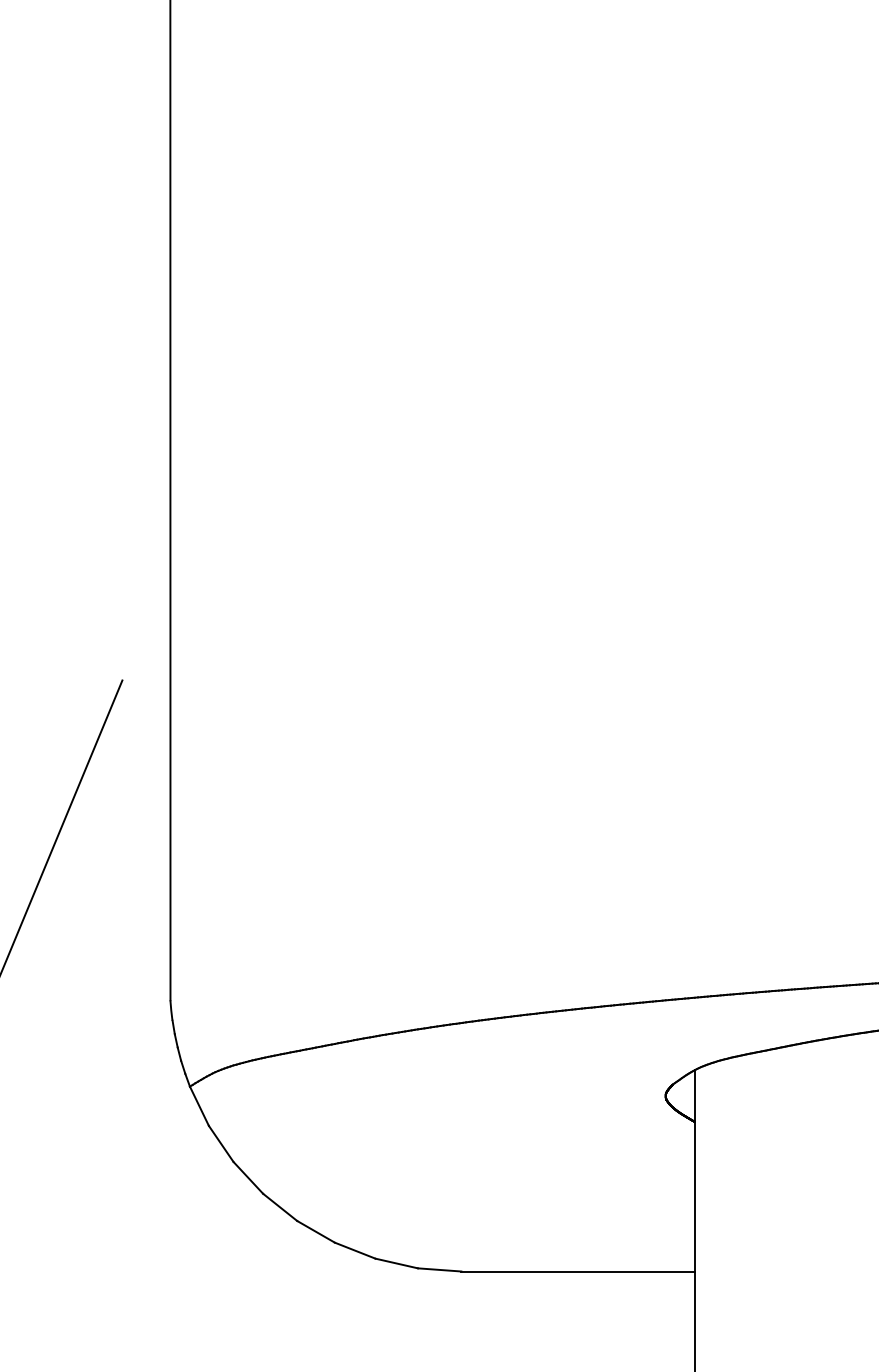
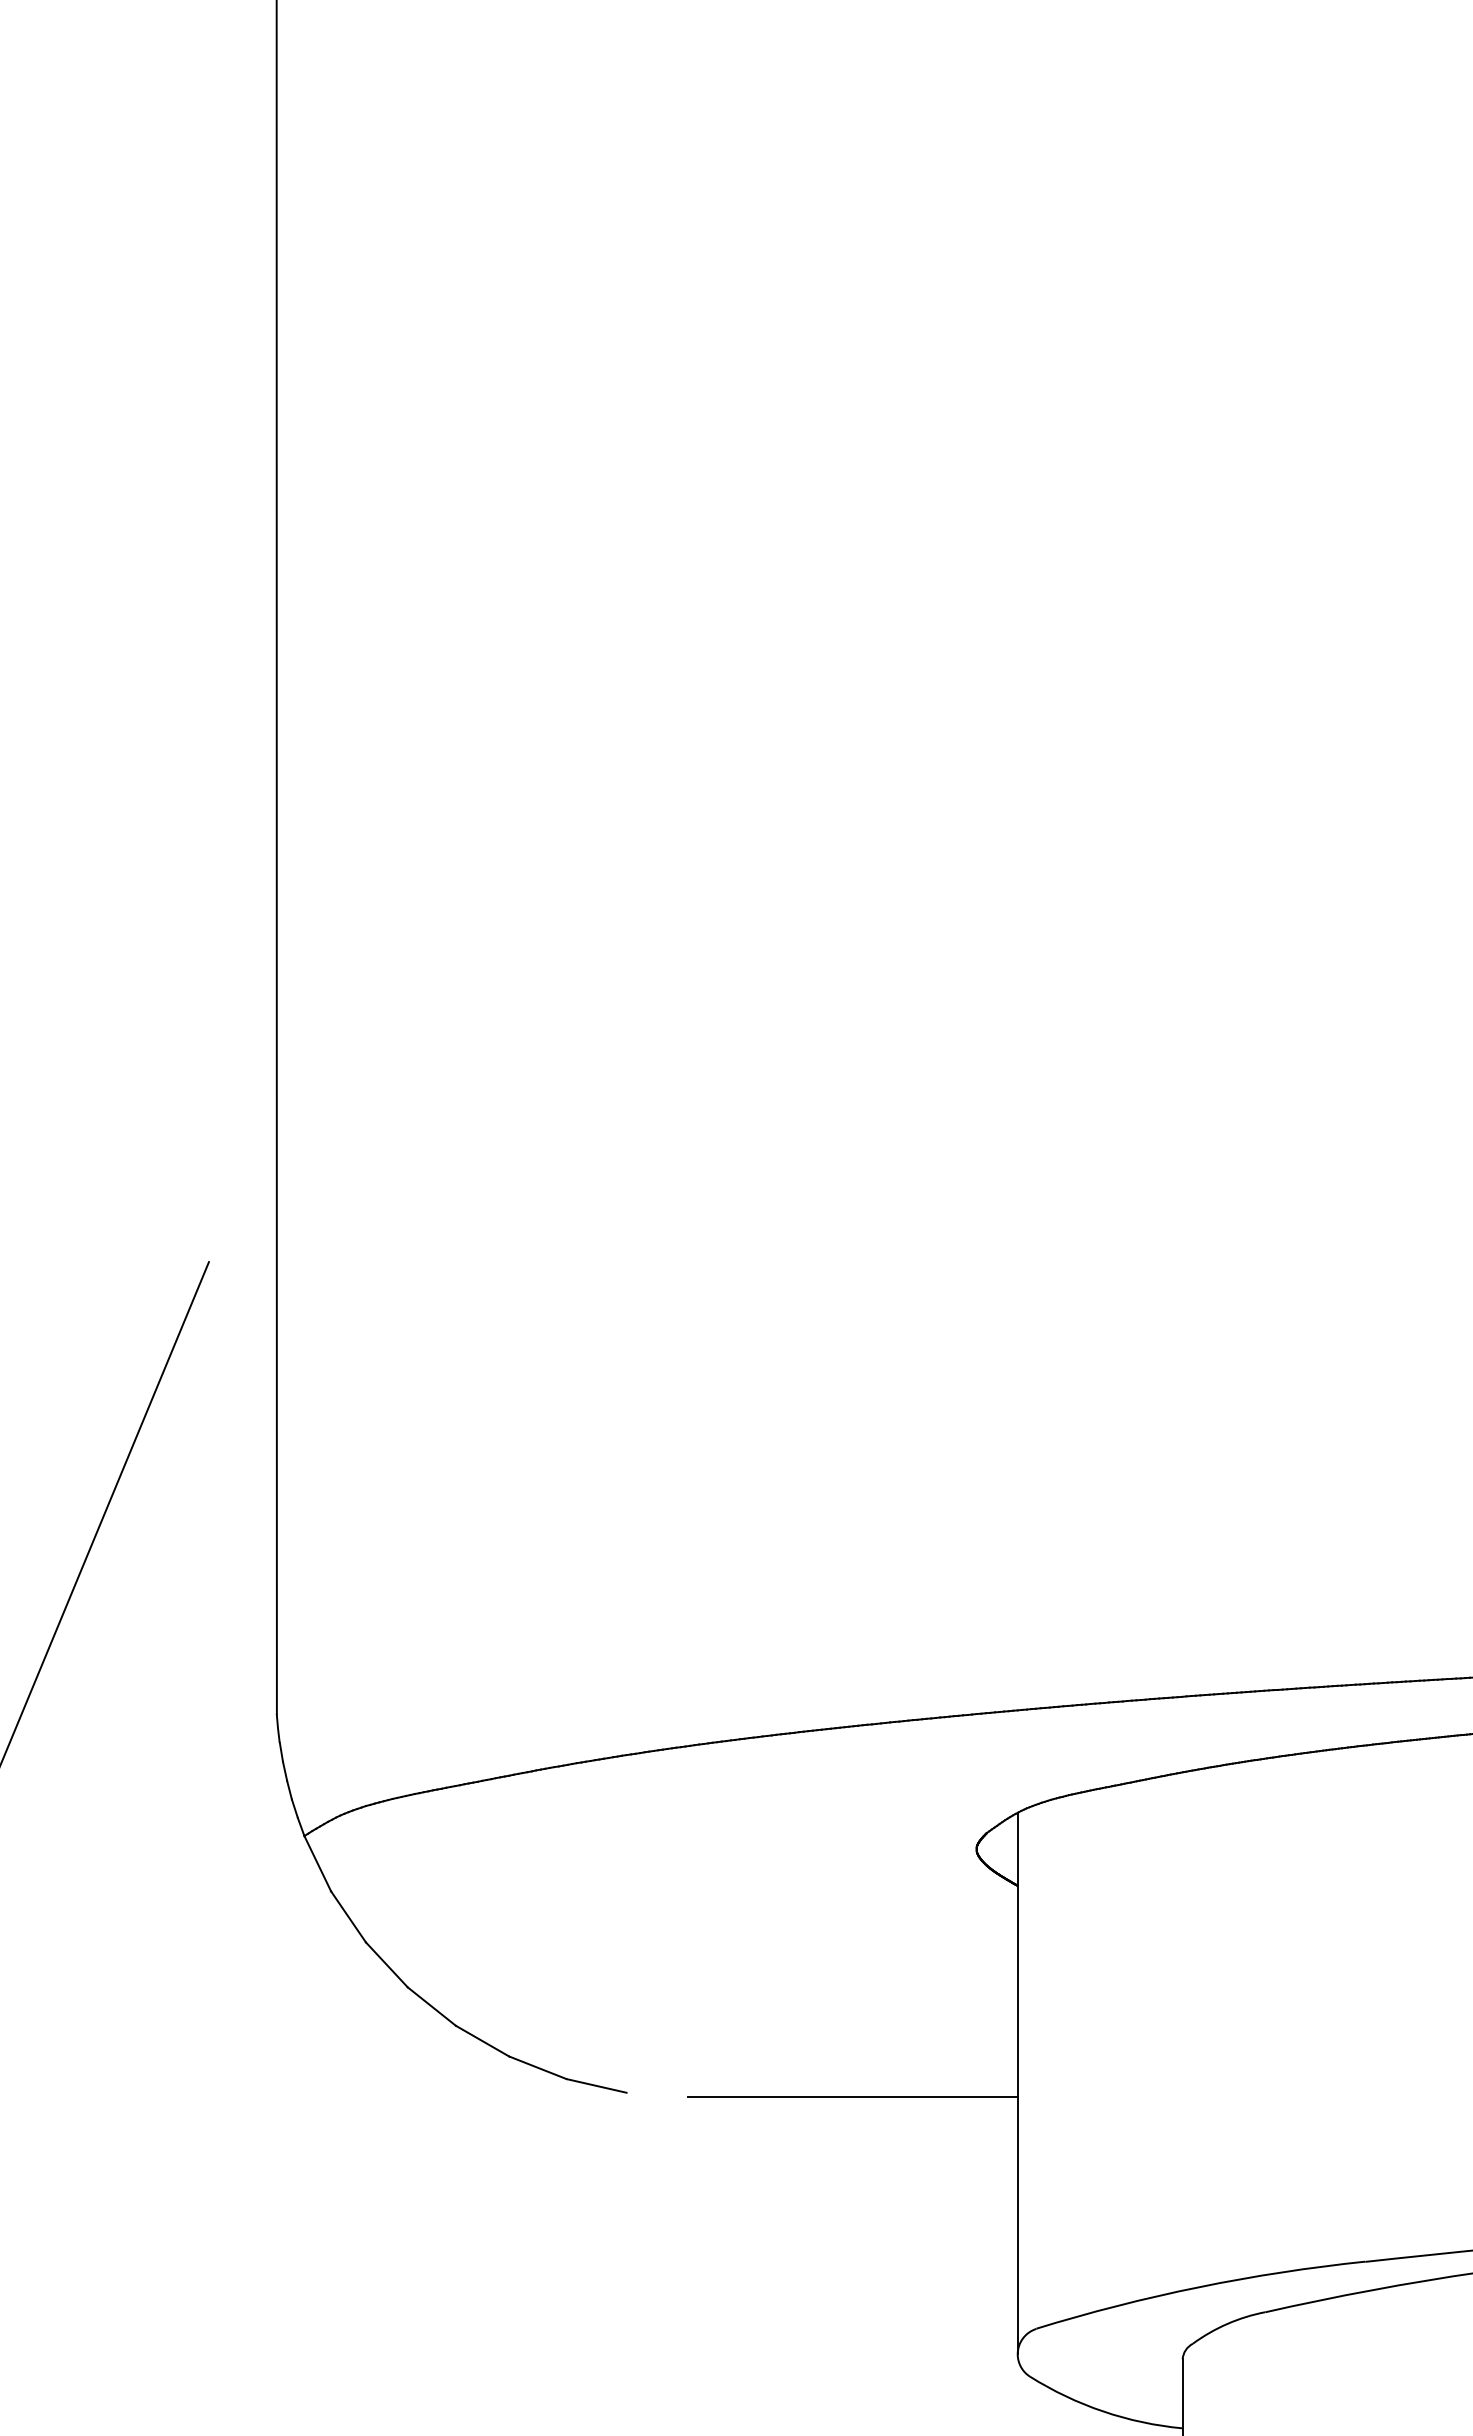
line: (439, 1269) -> (656, 2094), removed

